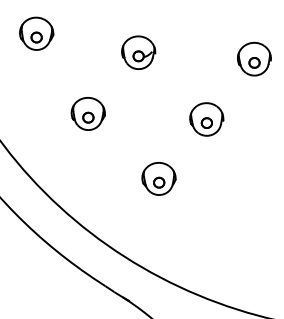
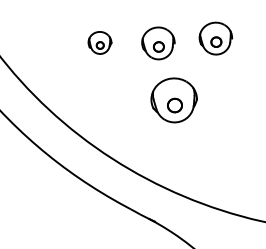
part: (87, 113) -> (99, 42), size x0.7
part: (147, 119) -> (158, 43), added
part: (158, 178) -> (173, 100), size x1.4

